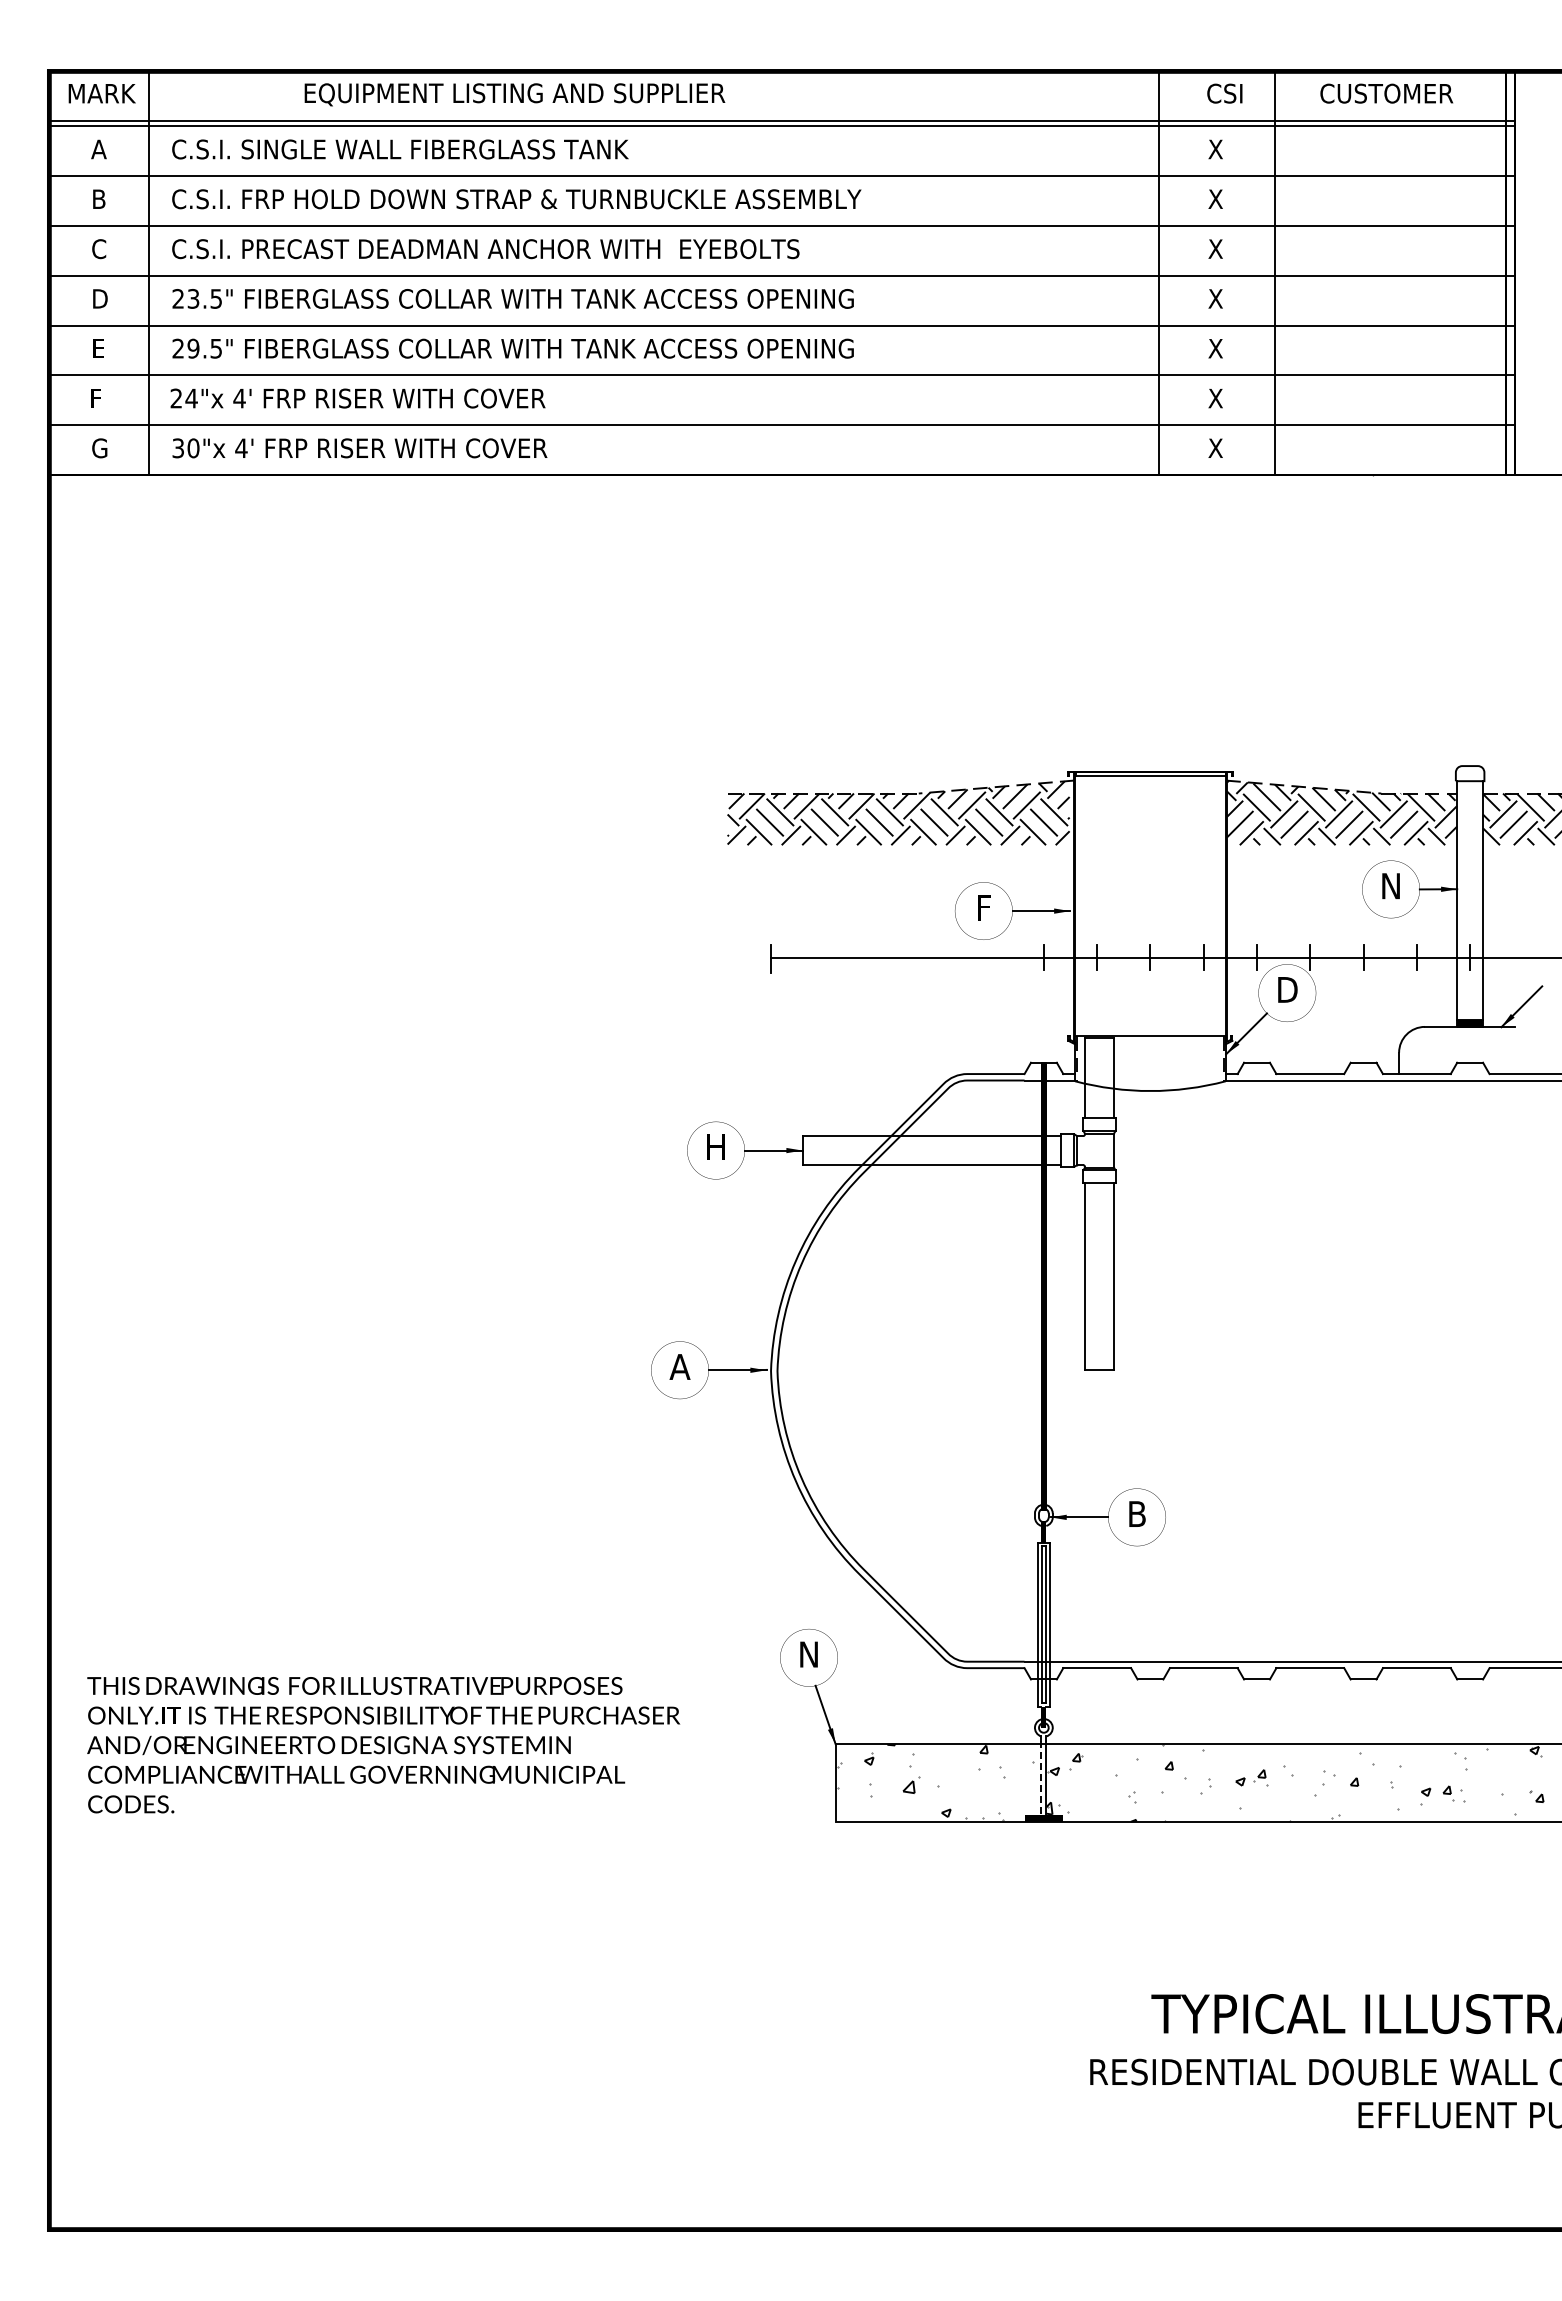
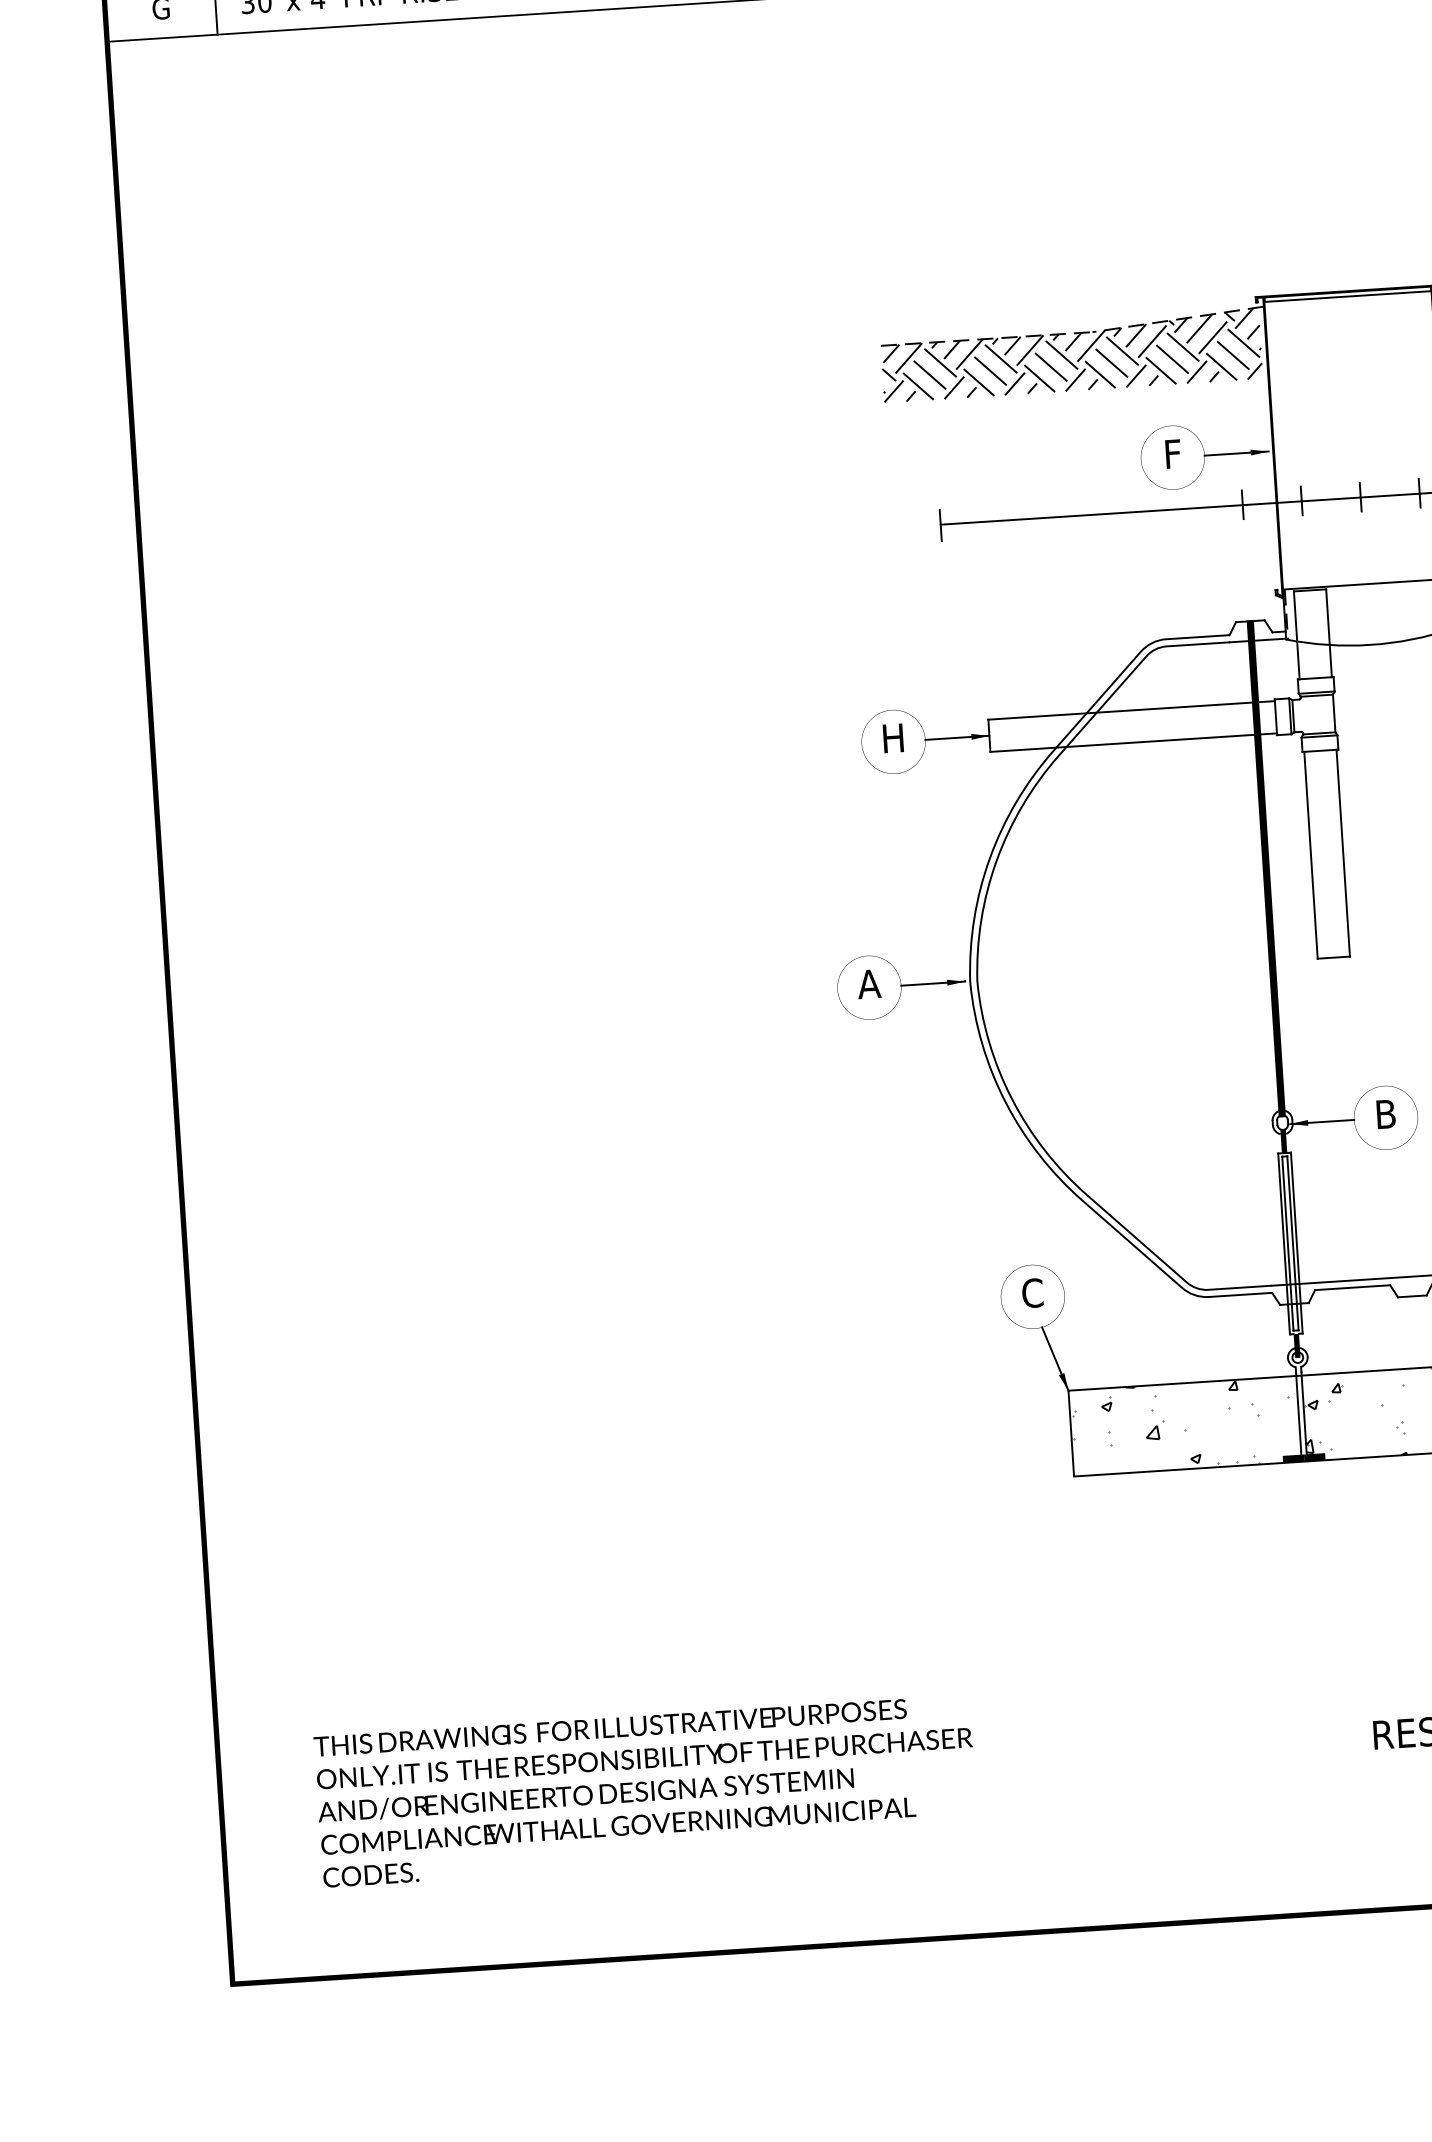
text: (808, 1654) -> (1032, 1293), N -> C
text: (383, 1745) -> (646, 1791), moved
line: (1041, 1779) -> (1298, 1414), dashed -> solid

